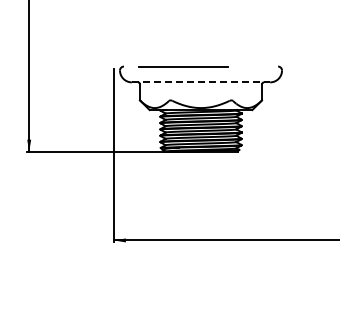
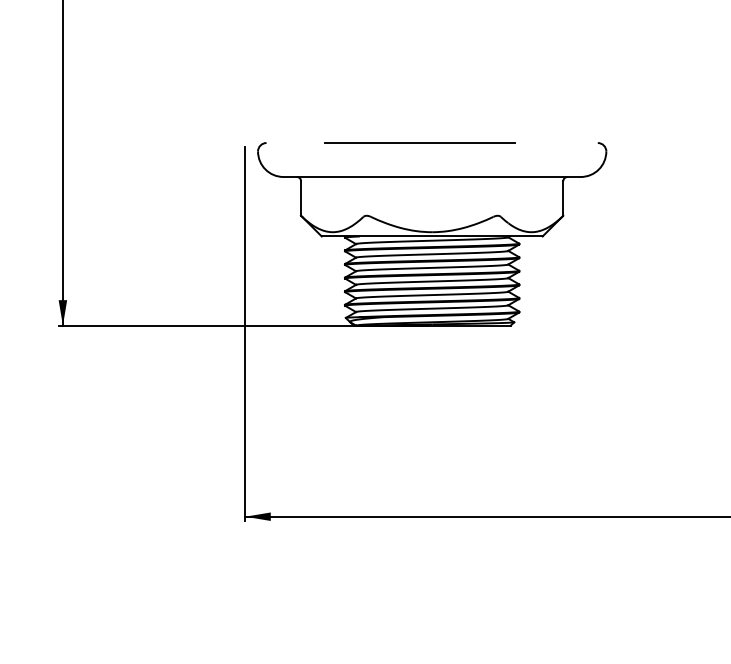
line: (183, 66) -> (420, 142), moved
line: (201, 82) -> (433, 177), dashed -> solid

